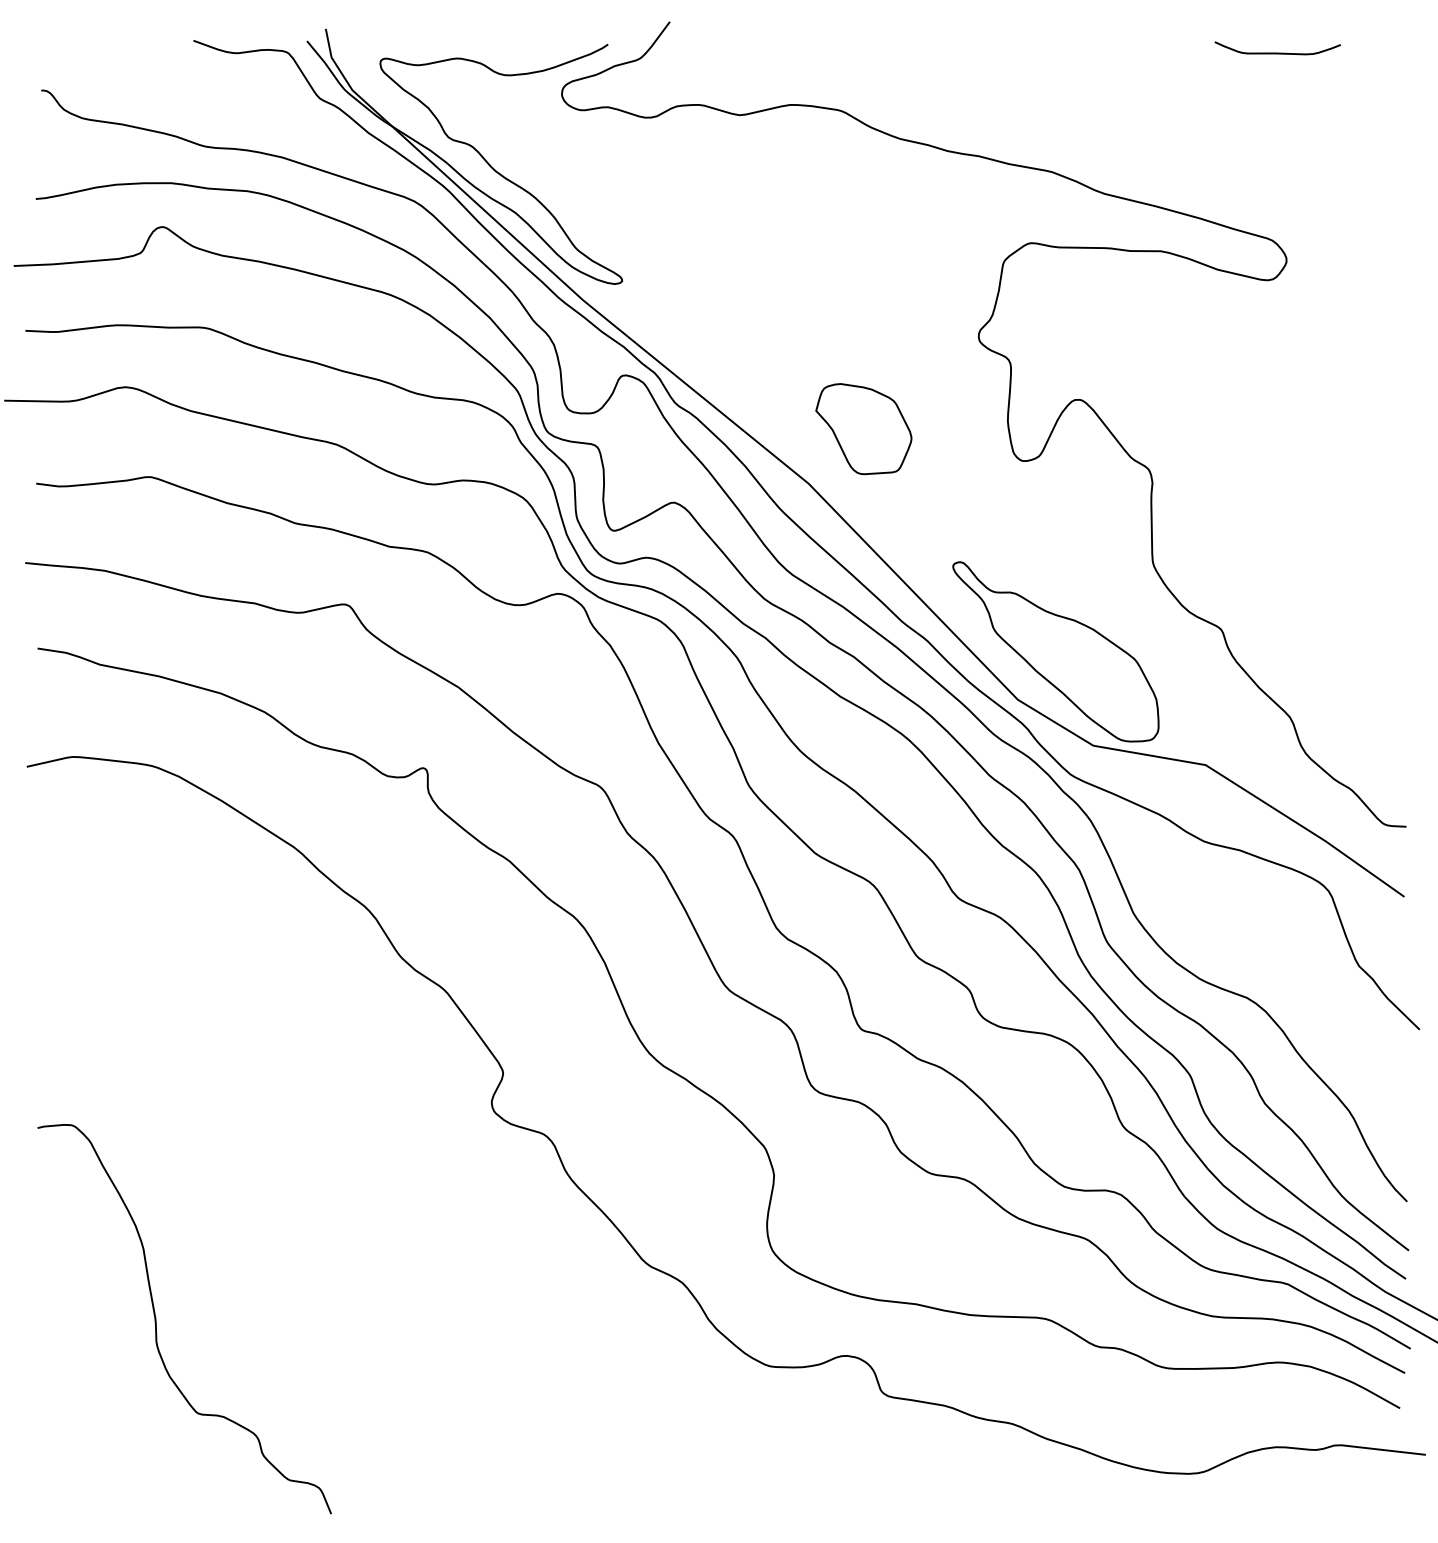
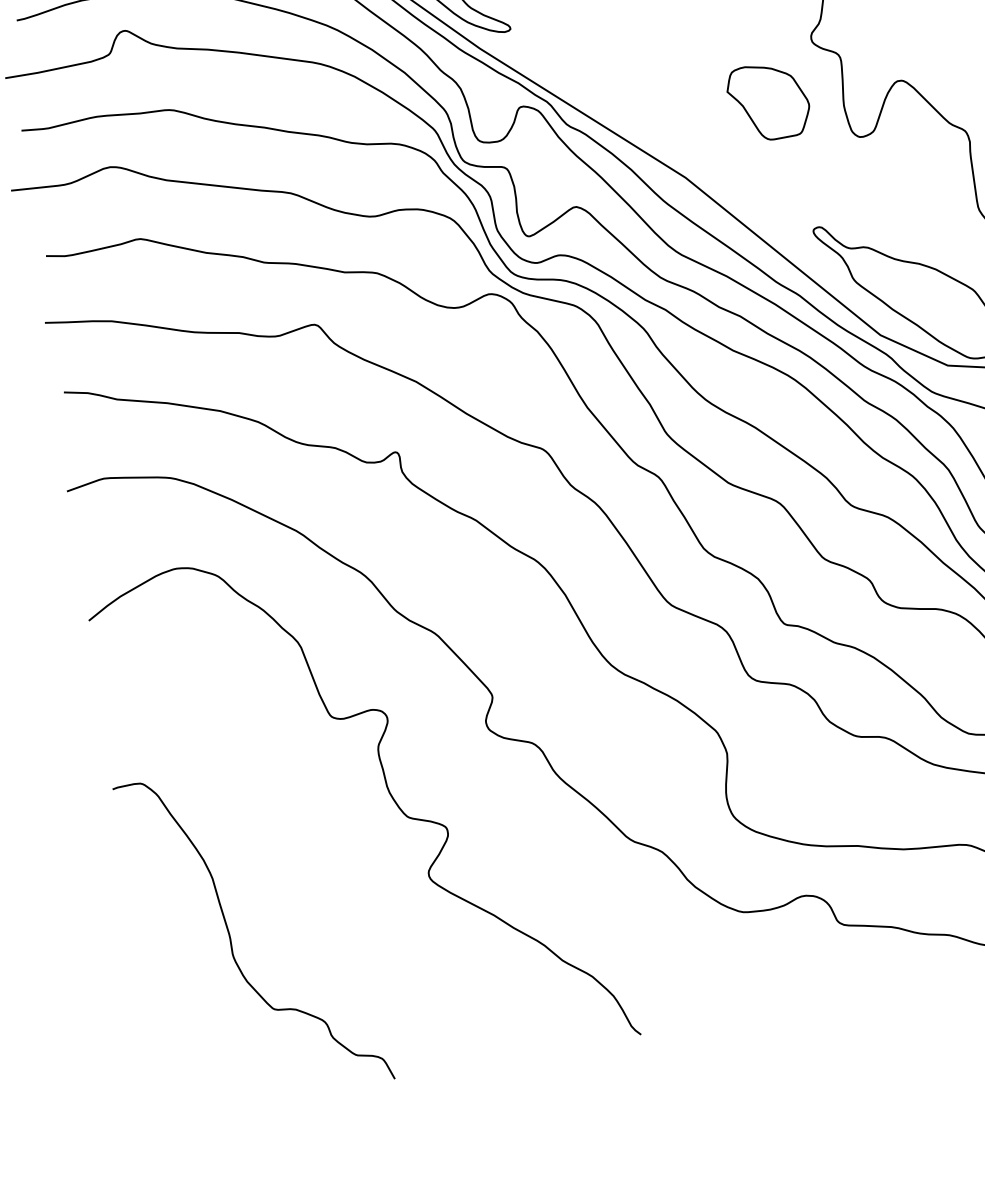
part: (863, 429) -> (768, 102), moved
curve: (365, 1172) -> (388, 792), added

